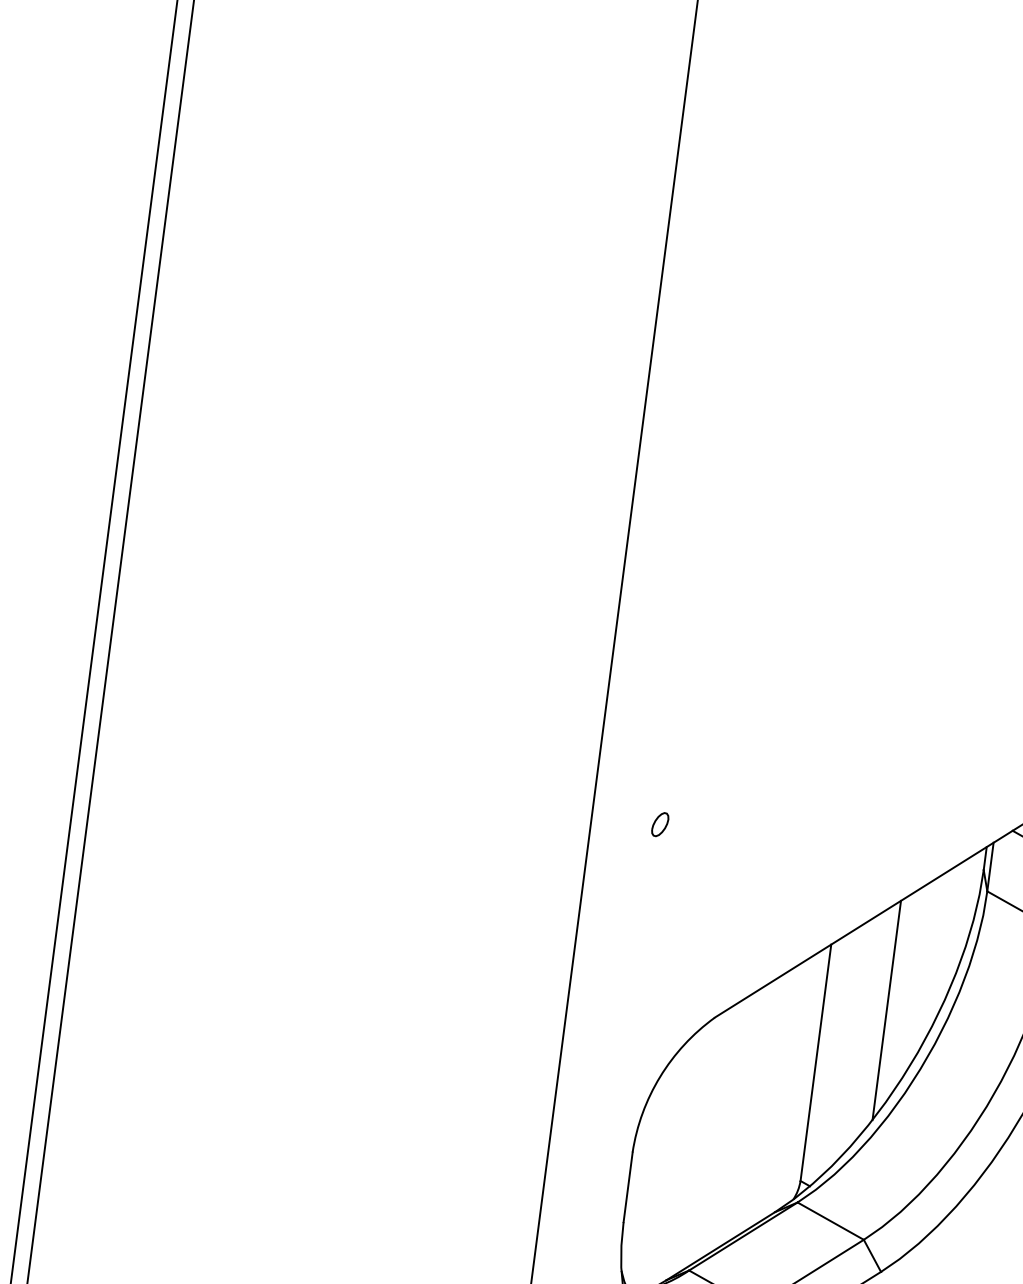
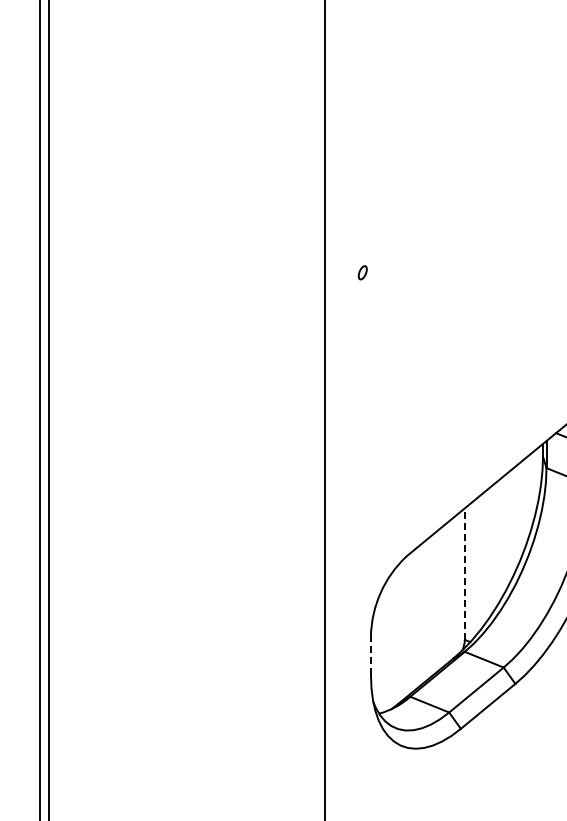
part: (659, 823) -> (362, 272), moved
line: (885, 1010) -> (499, 540), removed
line: (815, 1063) -> (464, 574), solid -> dashed
line: (627, 1187) -> (370, 655), solid -> dashed

